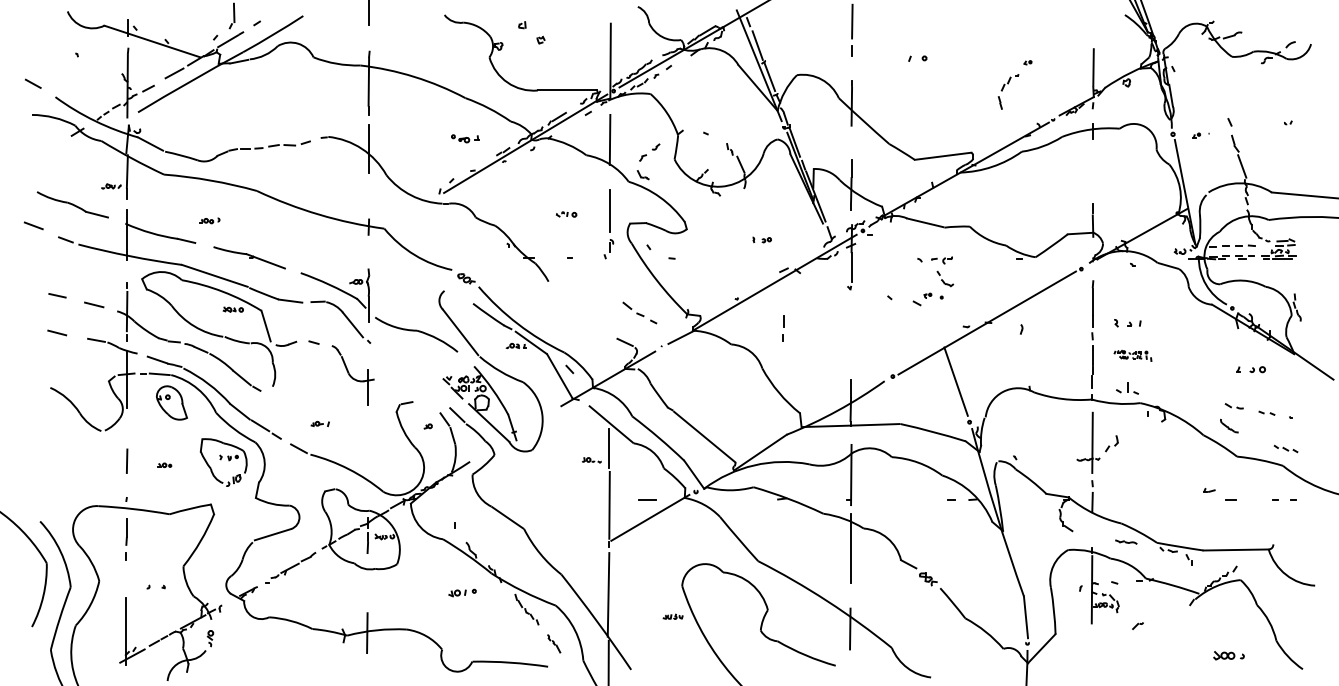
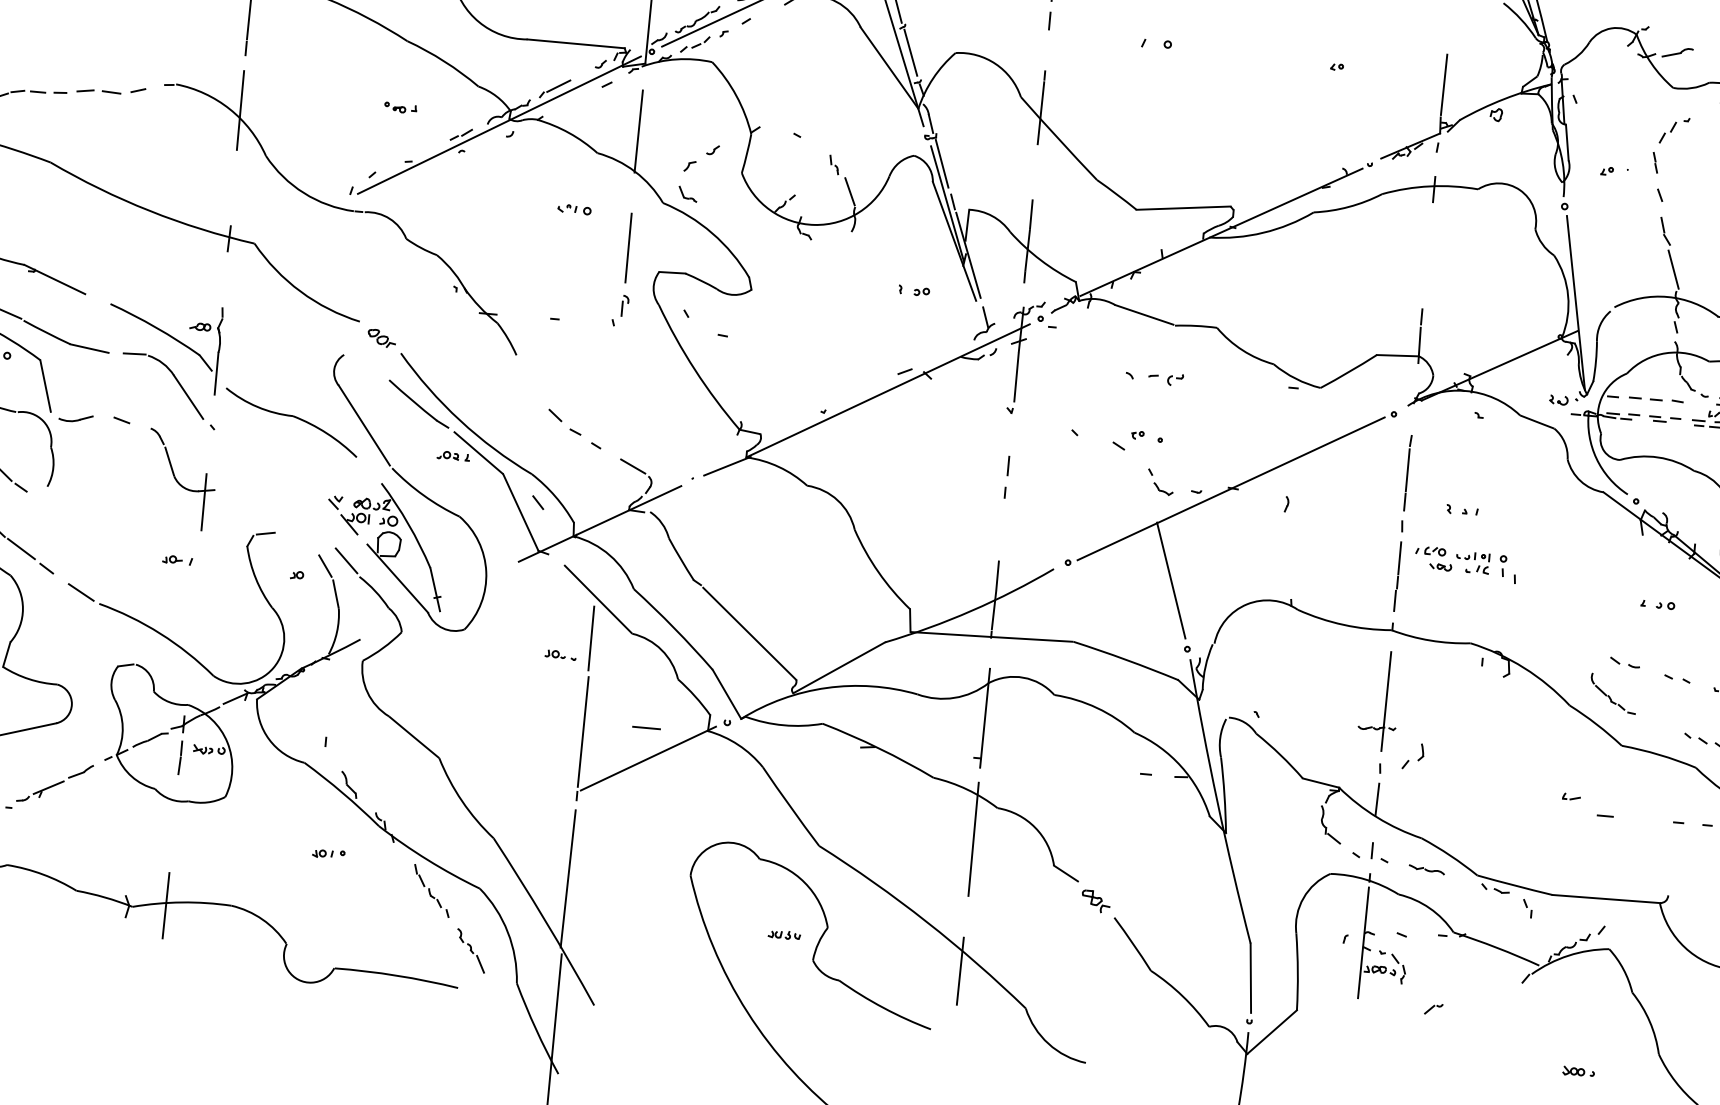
part: (1008, 91) -> (1670, 145), moved
part: (1200, 135) -> (1613, 171), moved
part: (464, 138) -> (399, 107), size x0.71
part: (566, 214) -> (574, 209), moved
part: (761, 239) -> (913, 289), moved
part: (945, 278) -> (1161, 481), moved
part: (639, 312) -> (574, 428), moved
part: (1128, 323) -> (1463, 510), size x0.71
part: (783, 328) -> (1007, 477), moved
part: (1132, 355) -> (1465, 563), size x1.67
part: (1250, 369) -> (1656, 604), size x0.71
part: (1127, 388) -> (1370, 851), moved
part: (319, 423) -> (176, 559), moved
part: (1229, 425) -> (1613, 693), size x1.67
part: (1111, 443) -> (1412, 756), moved
part: (462, 592) -> (328, 853), size x0.71
part: (672, 616) -> (783, 934), moved
part: (553, 643) -> (470, 950), size x1.43
part: (1228, 655) -> (1577, 1071), size x0.62

